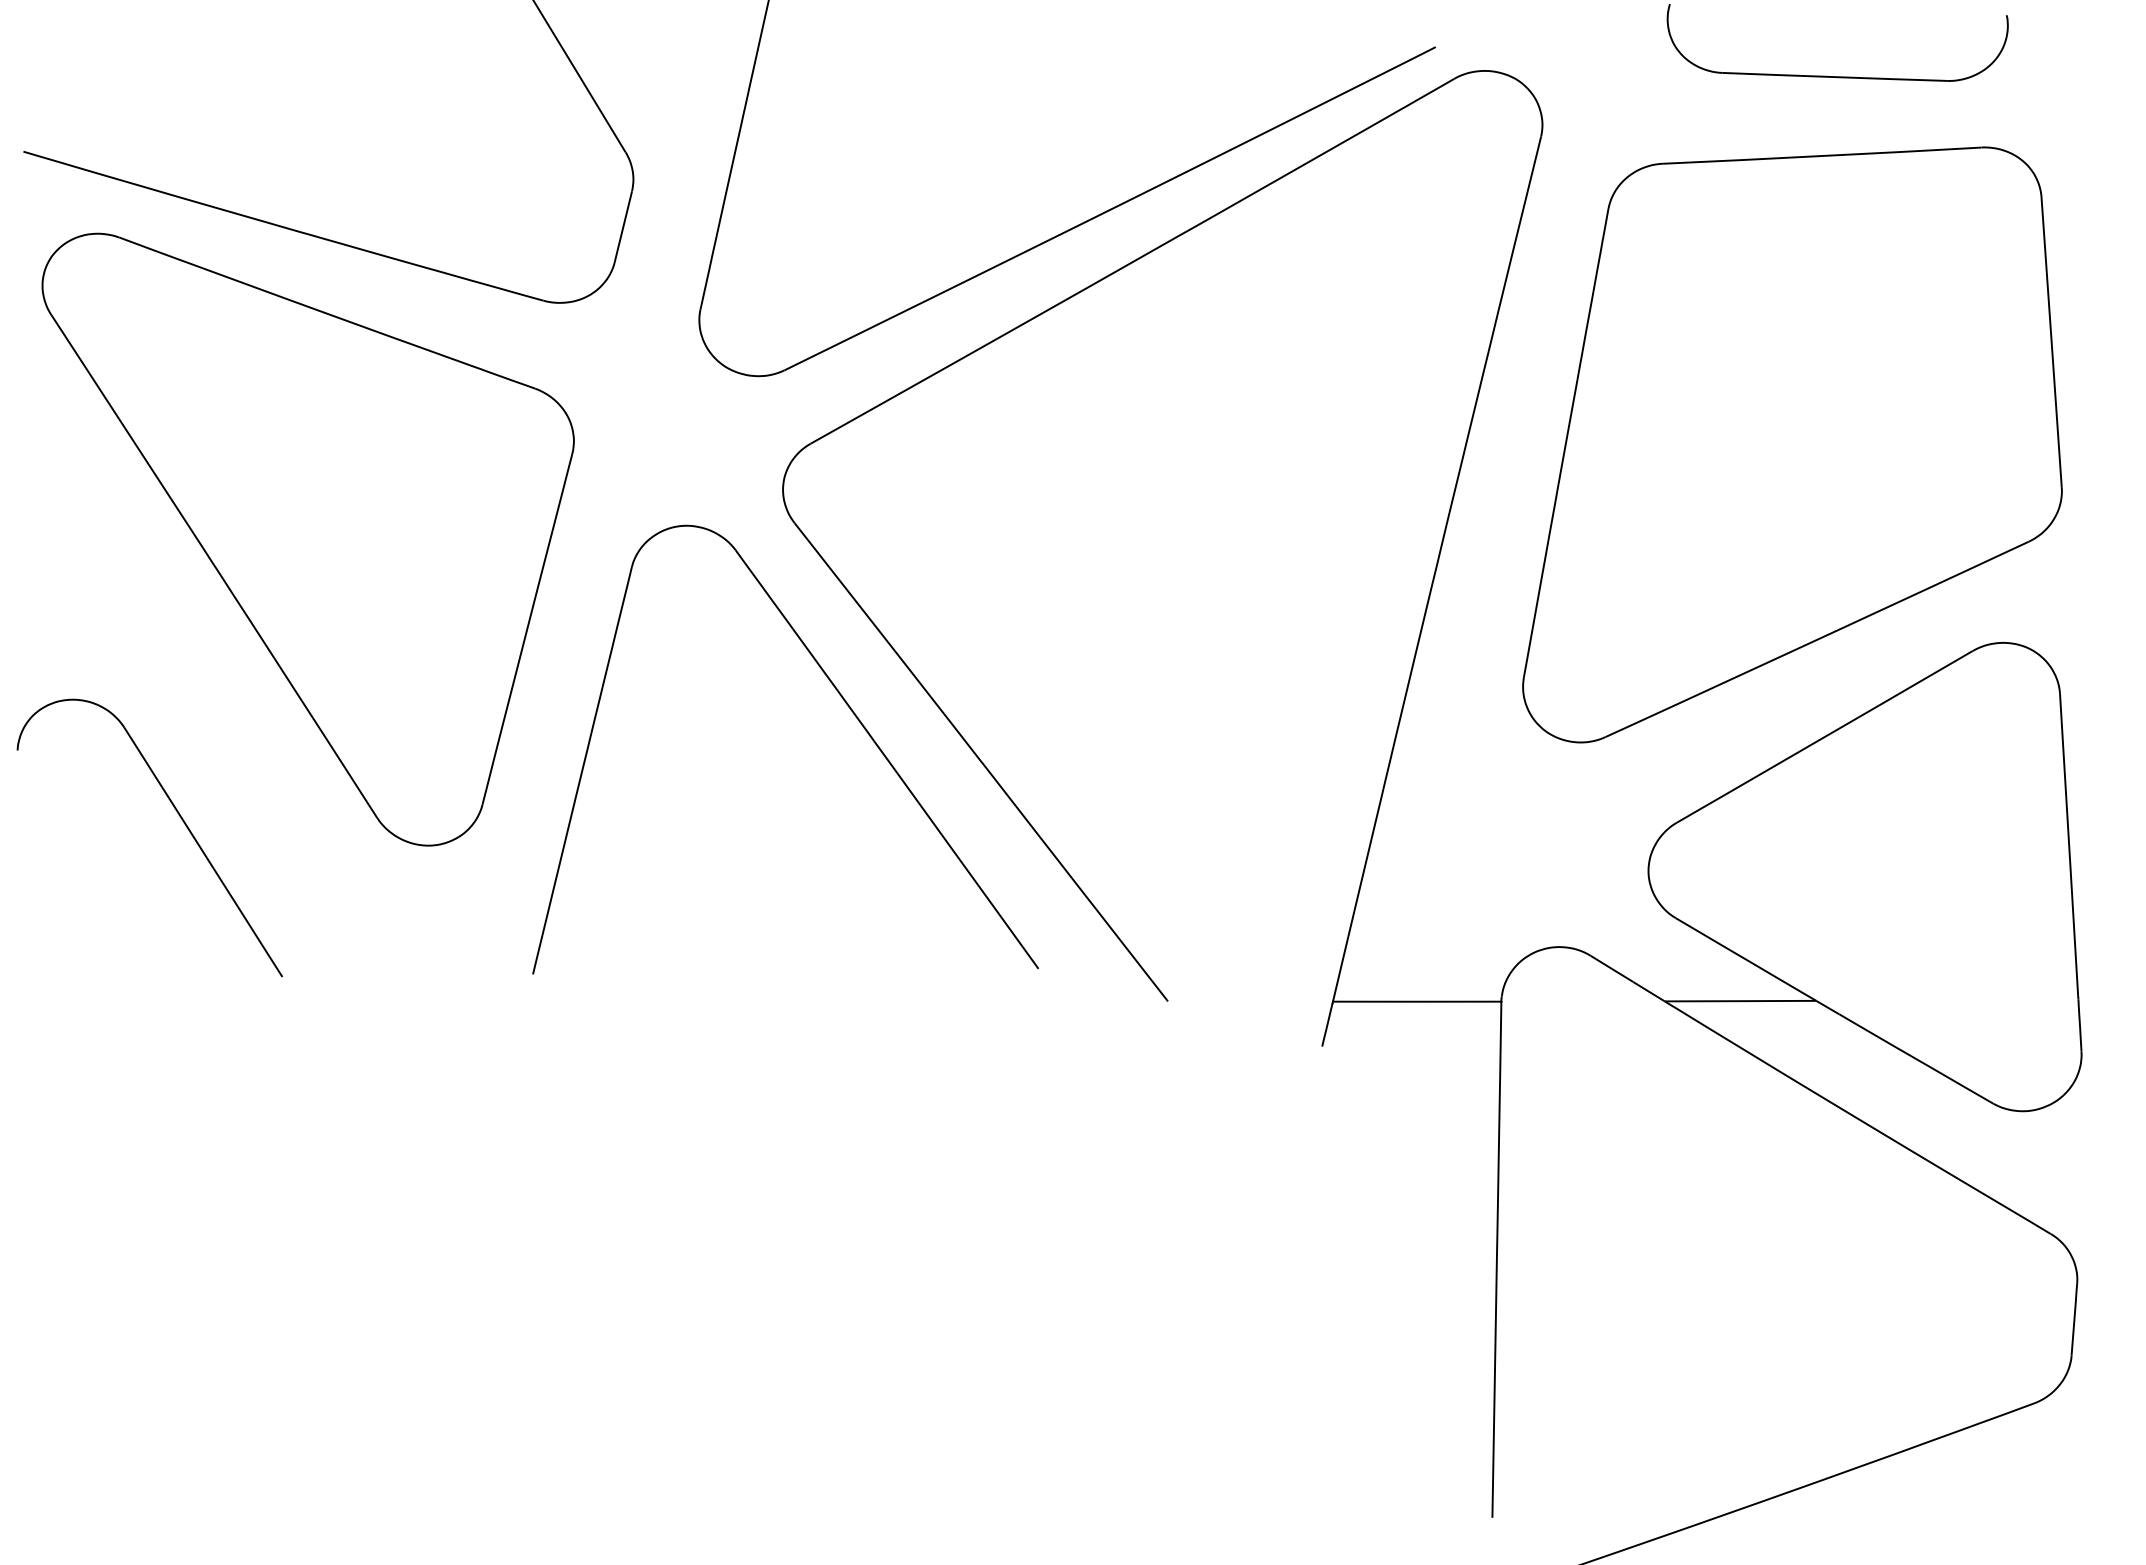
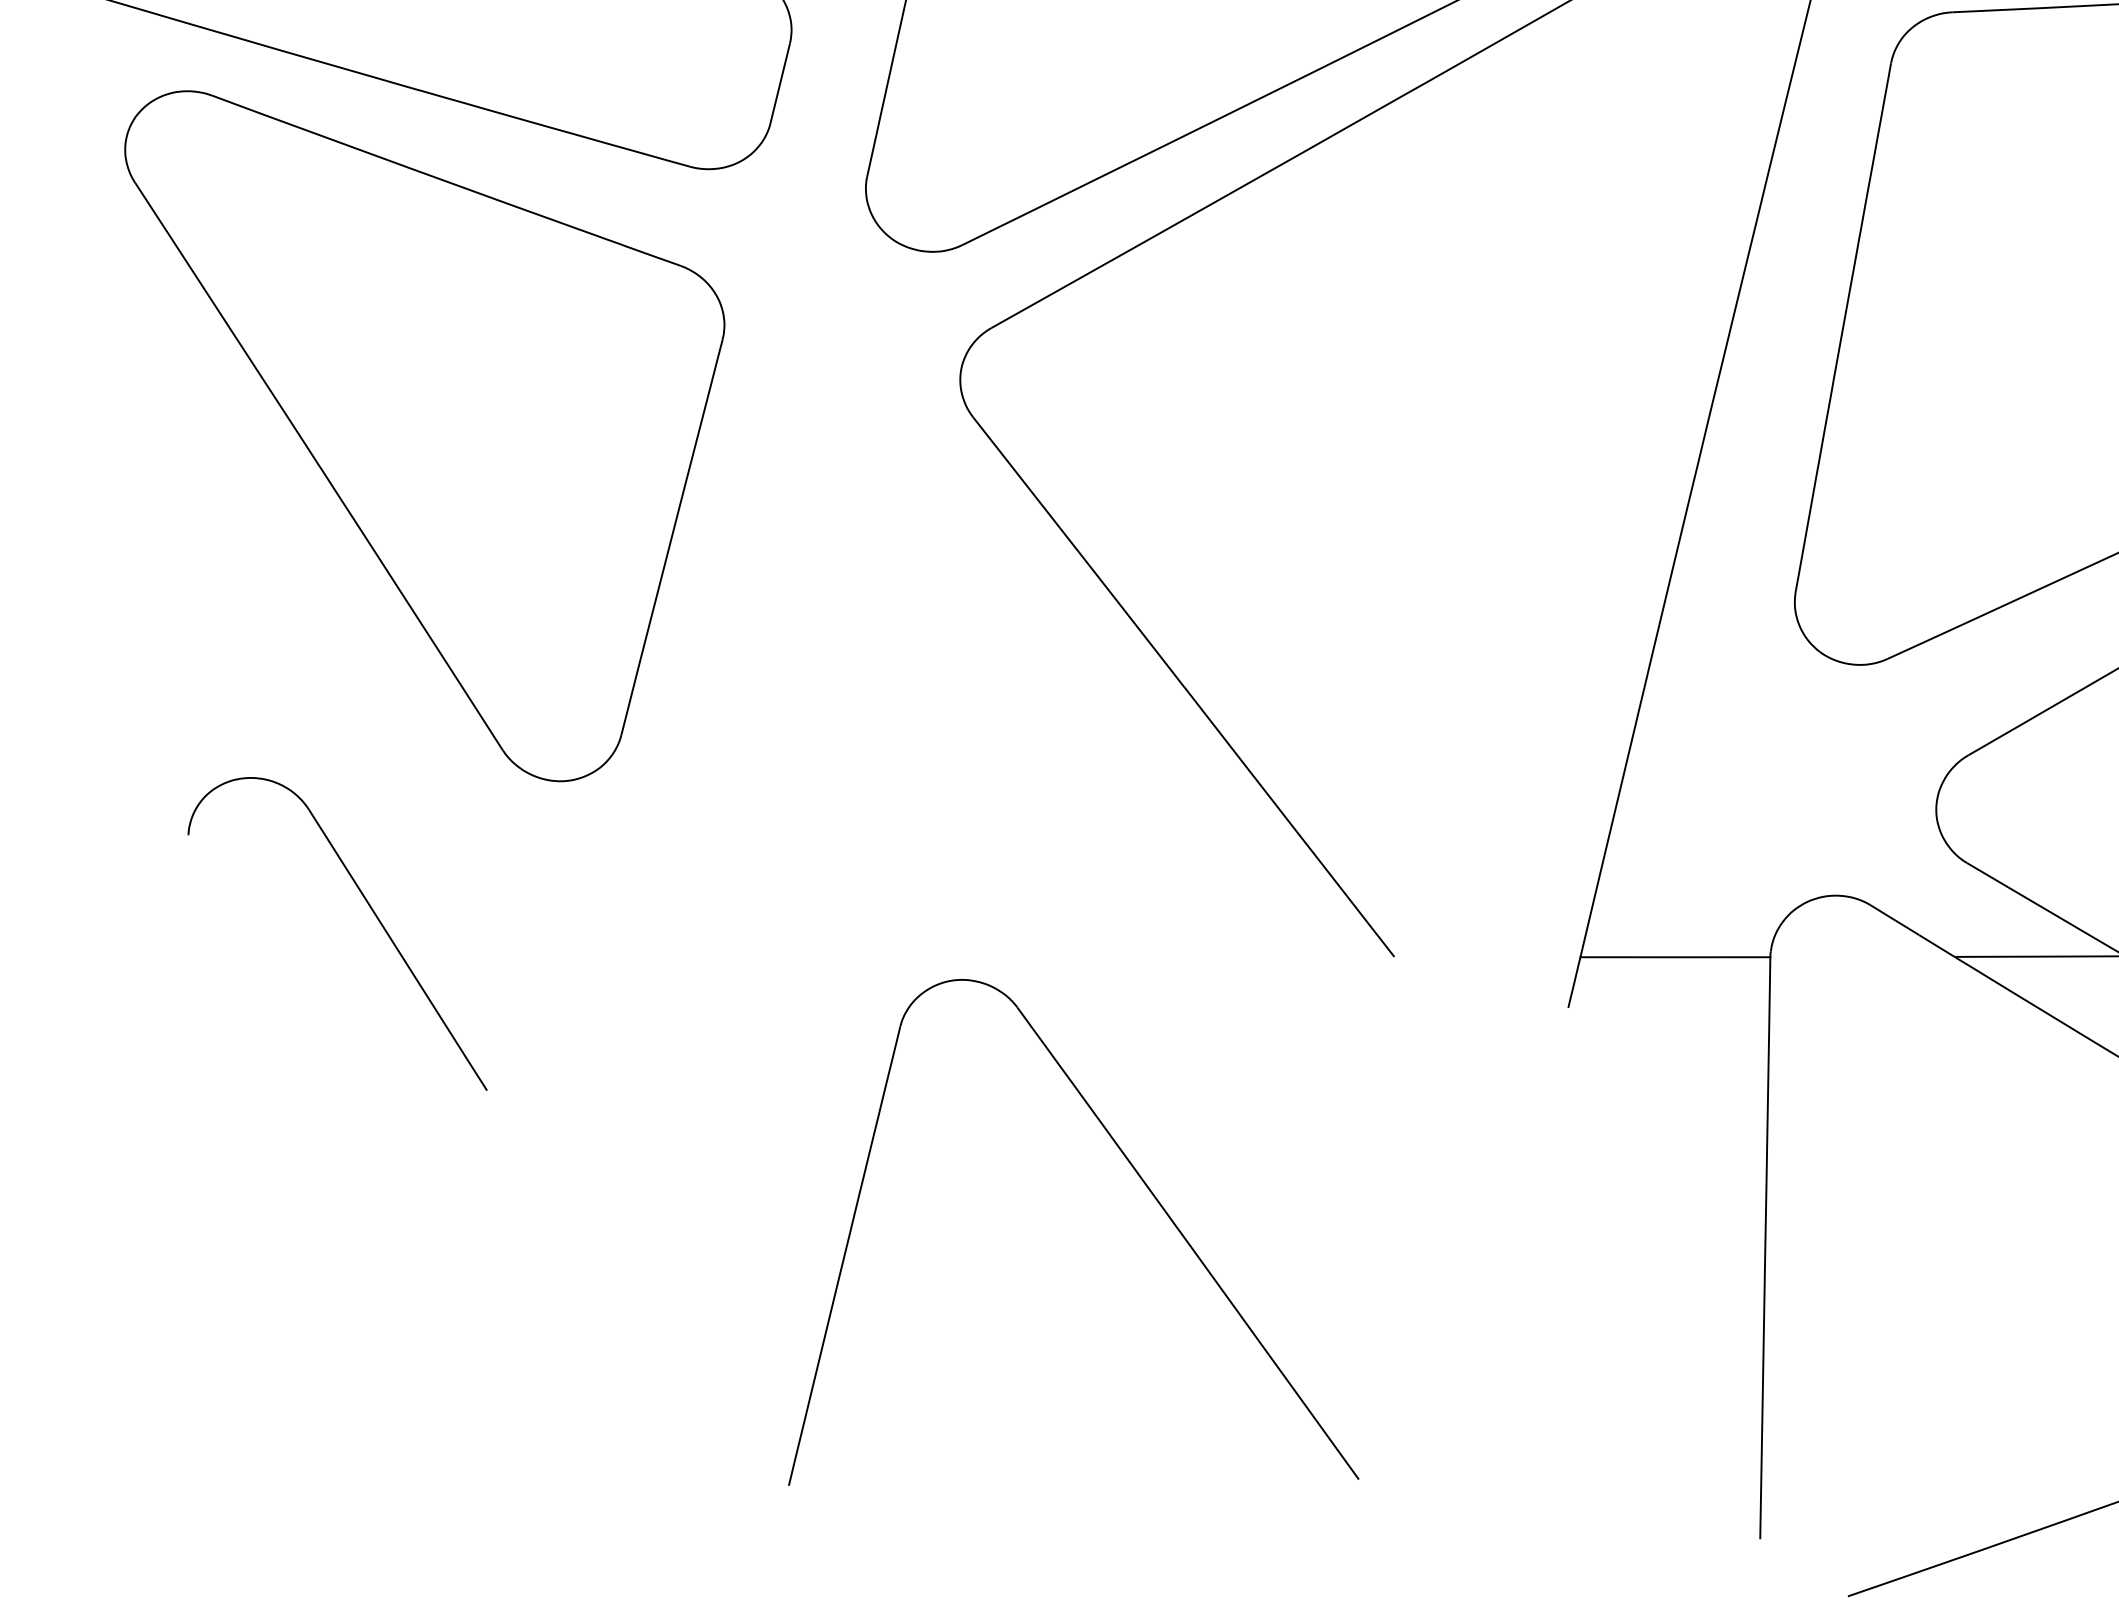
part: (847, 706) -> (1143, 1183), moved
part: (180, 818) -> (372, 911), moved

